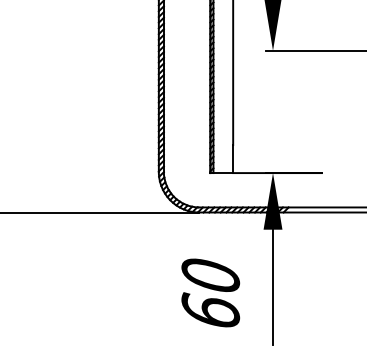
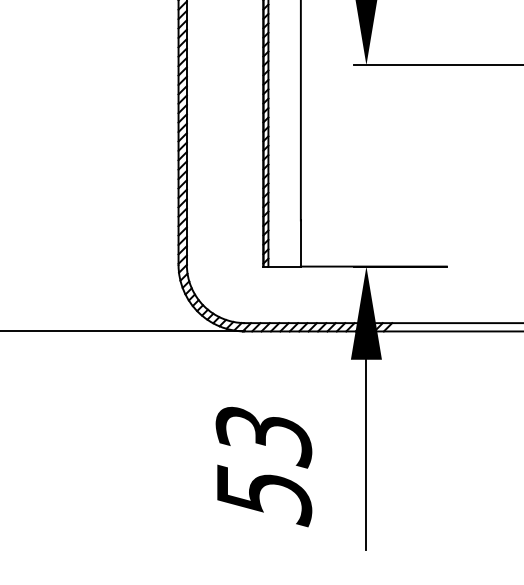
text: (210, 294) -> (263, 466), 60 -> 53

